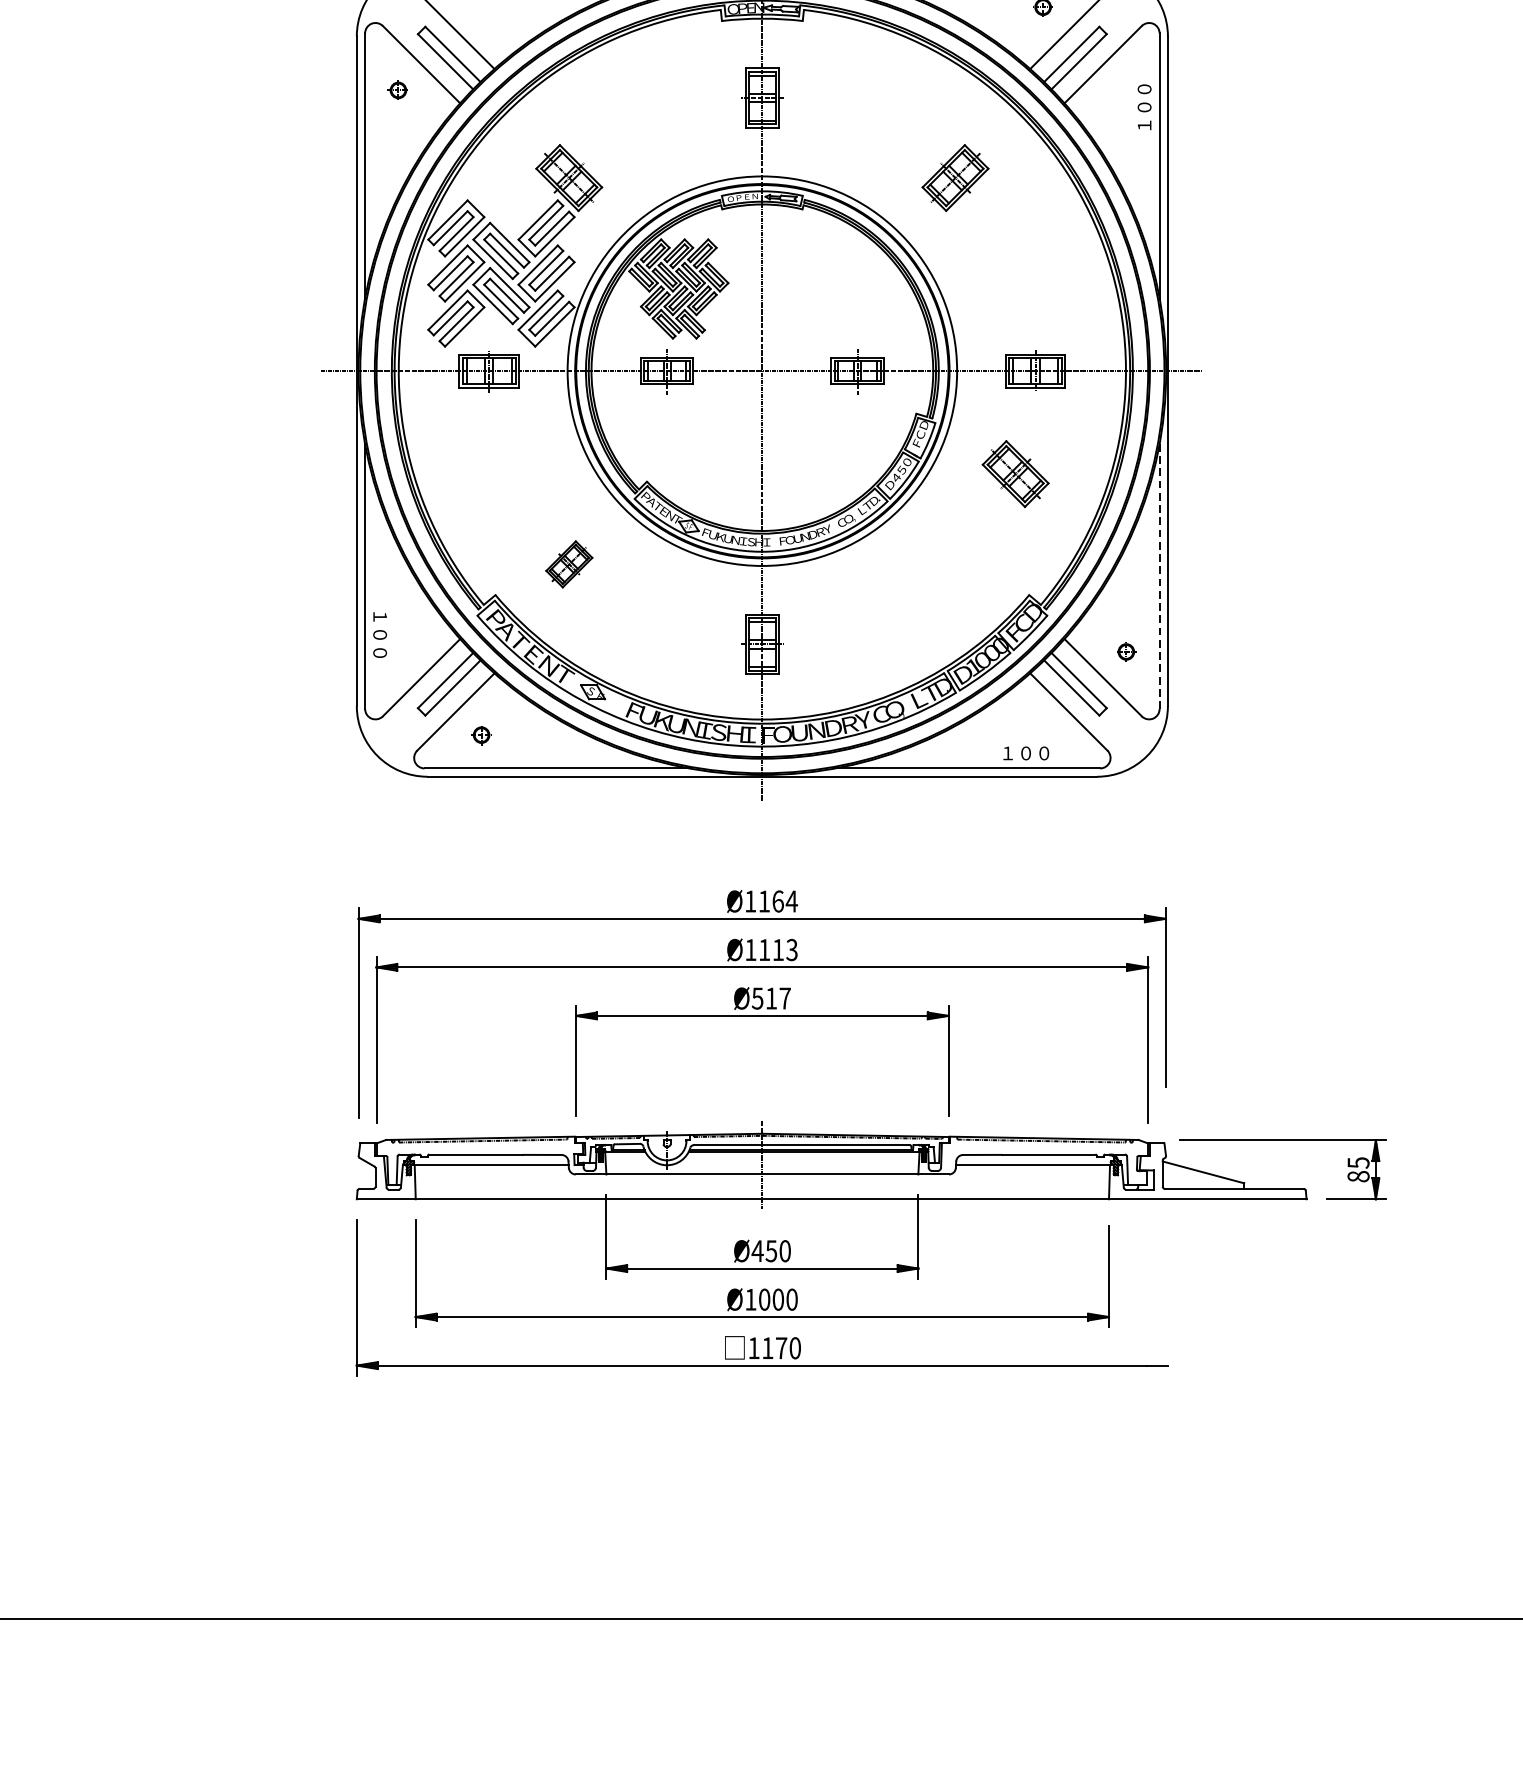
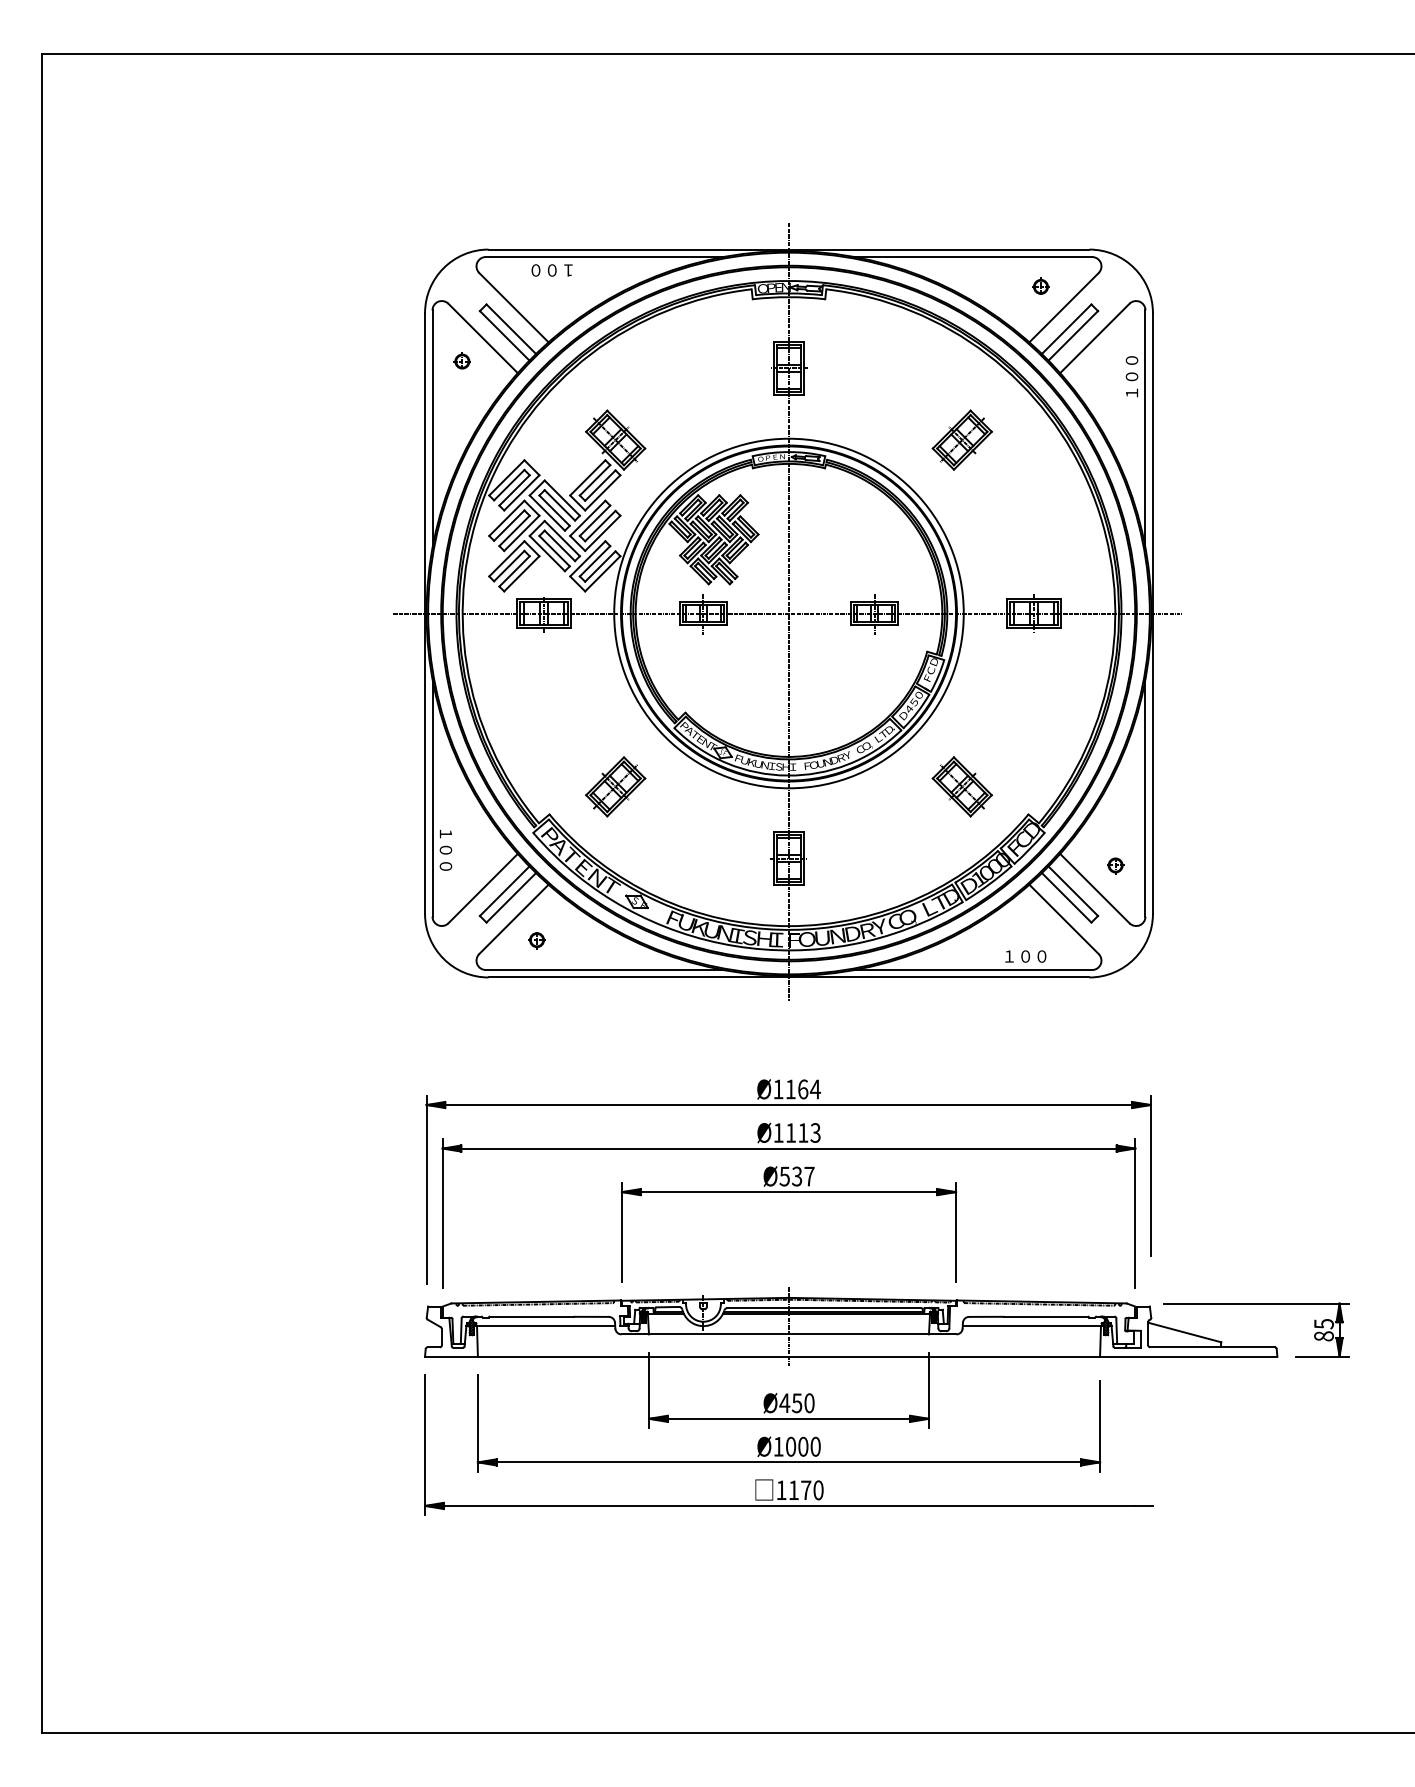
part: (1014, 473) -> (961, 786), moved
part: (569, 563) -> (615, 786), size x1.43
line: (1159, 576) -> (1145, 797), dashed -> solid
text: (771, 998) -> (797, 1176), Ø517 -> Ø537

